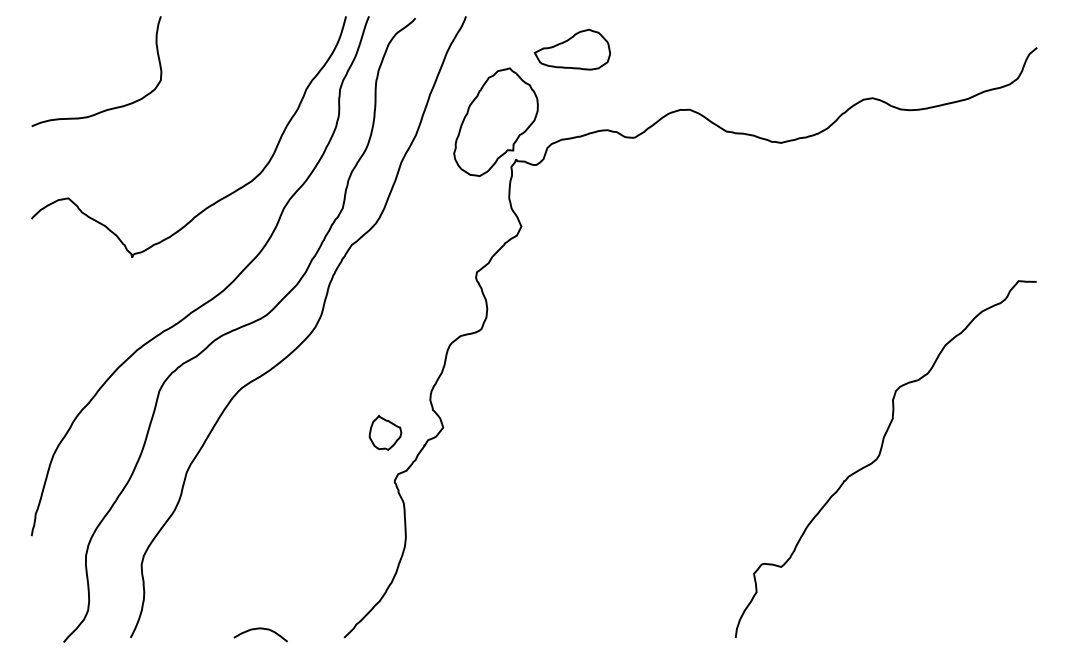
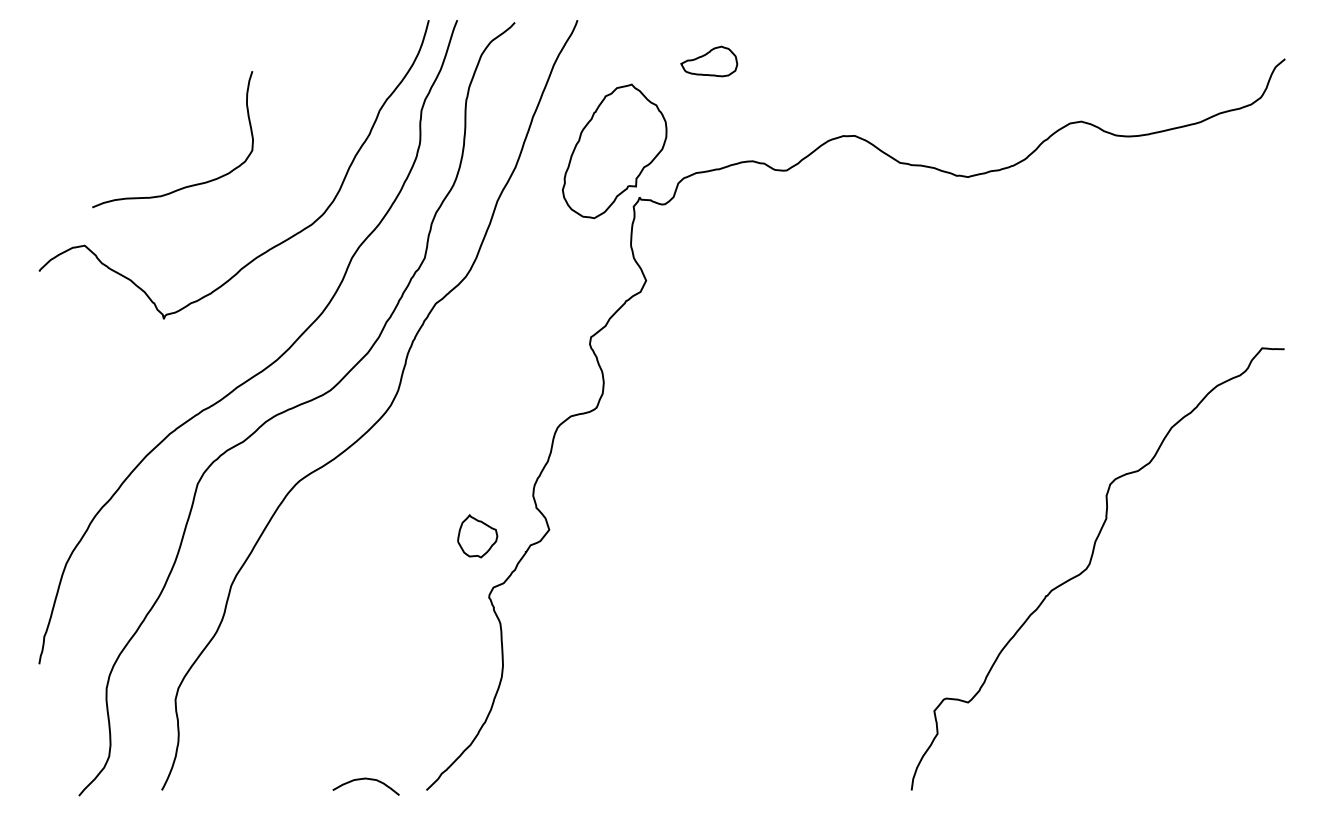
part: (571, 49) -> (708, 61), size x0.6
curve: (106, 109) -> (184, 186), moved
curve: (260, 629) -> (365, 779), moved

